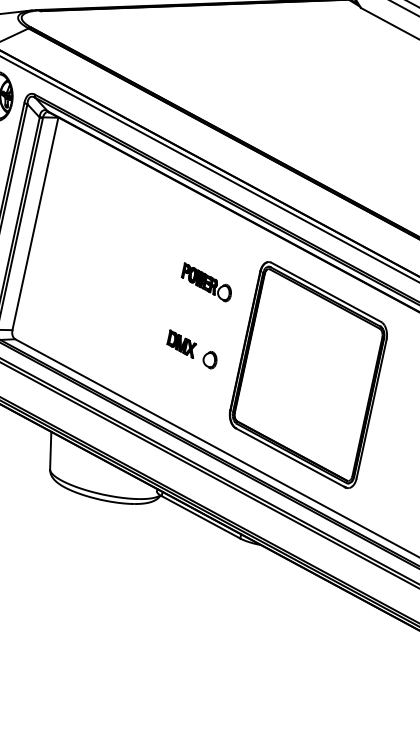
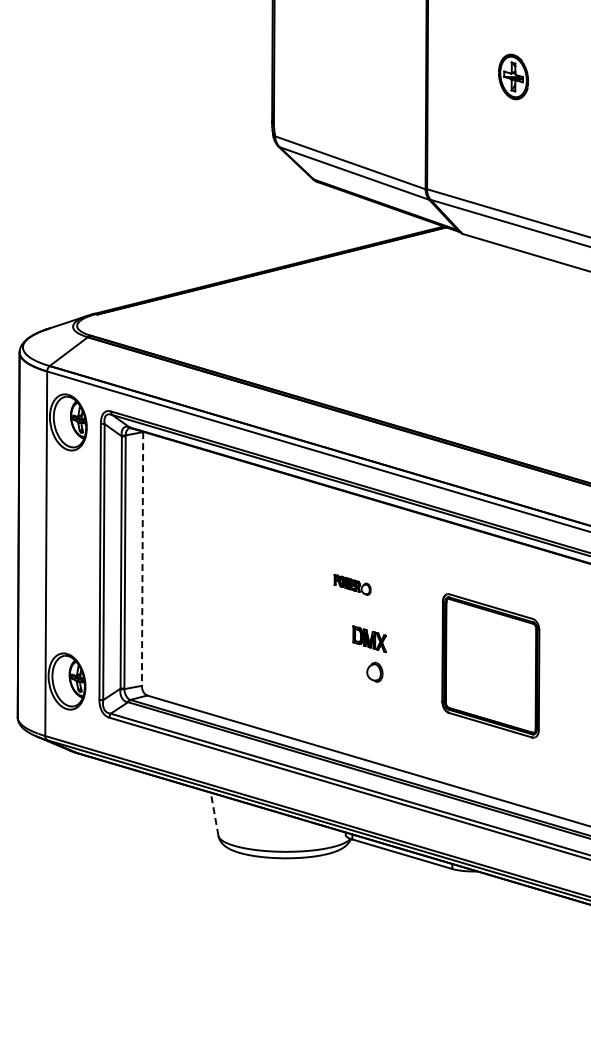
line: (35, 223) -> (142, 558), solid -> dashed
part: (206, 282) -> (352, 584), size x0.6
part: (181, 343) -> (369, 638), moved
part: (308, 374) -> (490, 665), size x0.6
line: (50, 450) -> (214, 814), solid -> dashed

